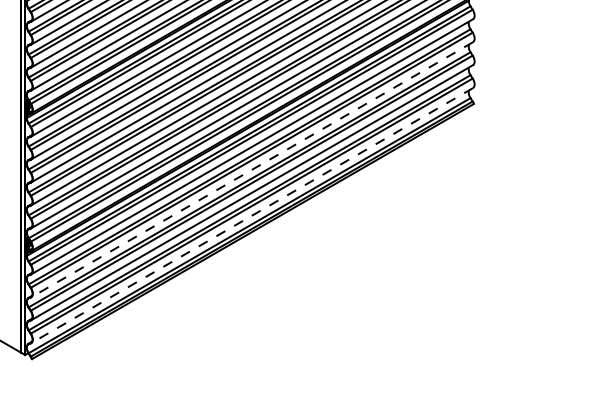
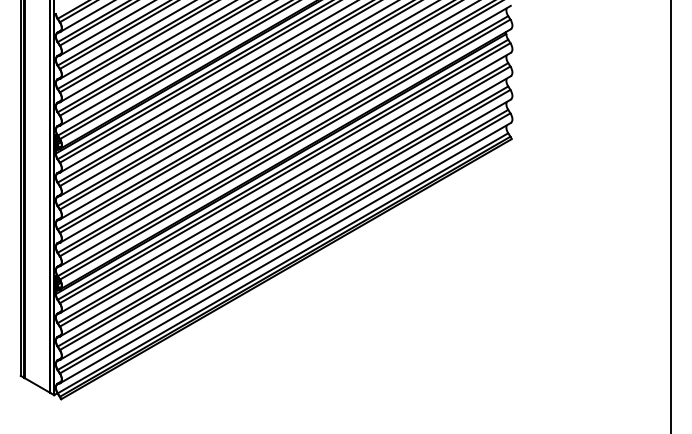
line: (252, 169) -> (285, 206), dashed -> solid
line: (252, 216) -> (285, 253), dashed -> solid

